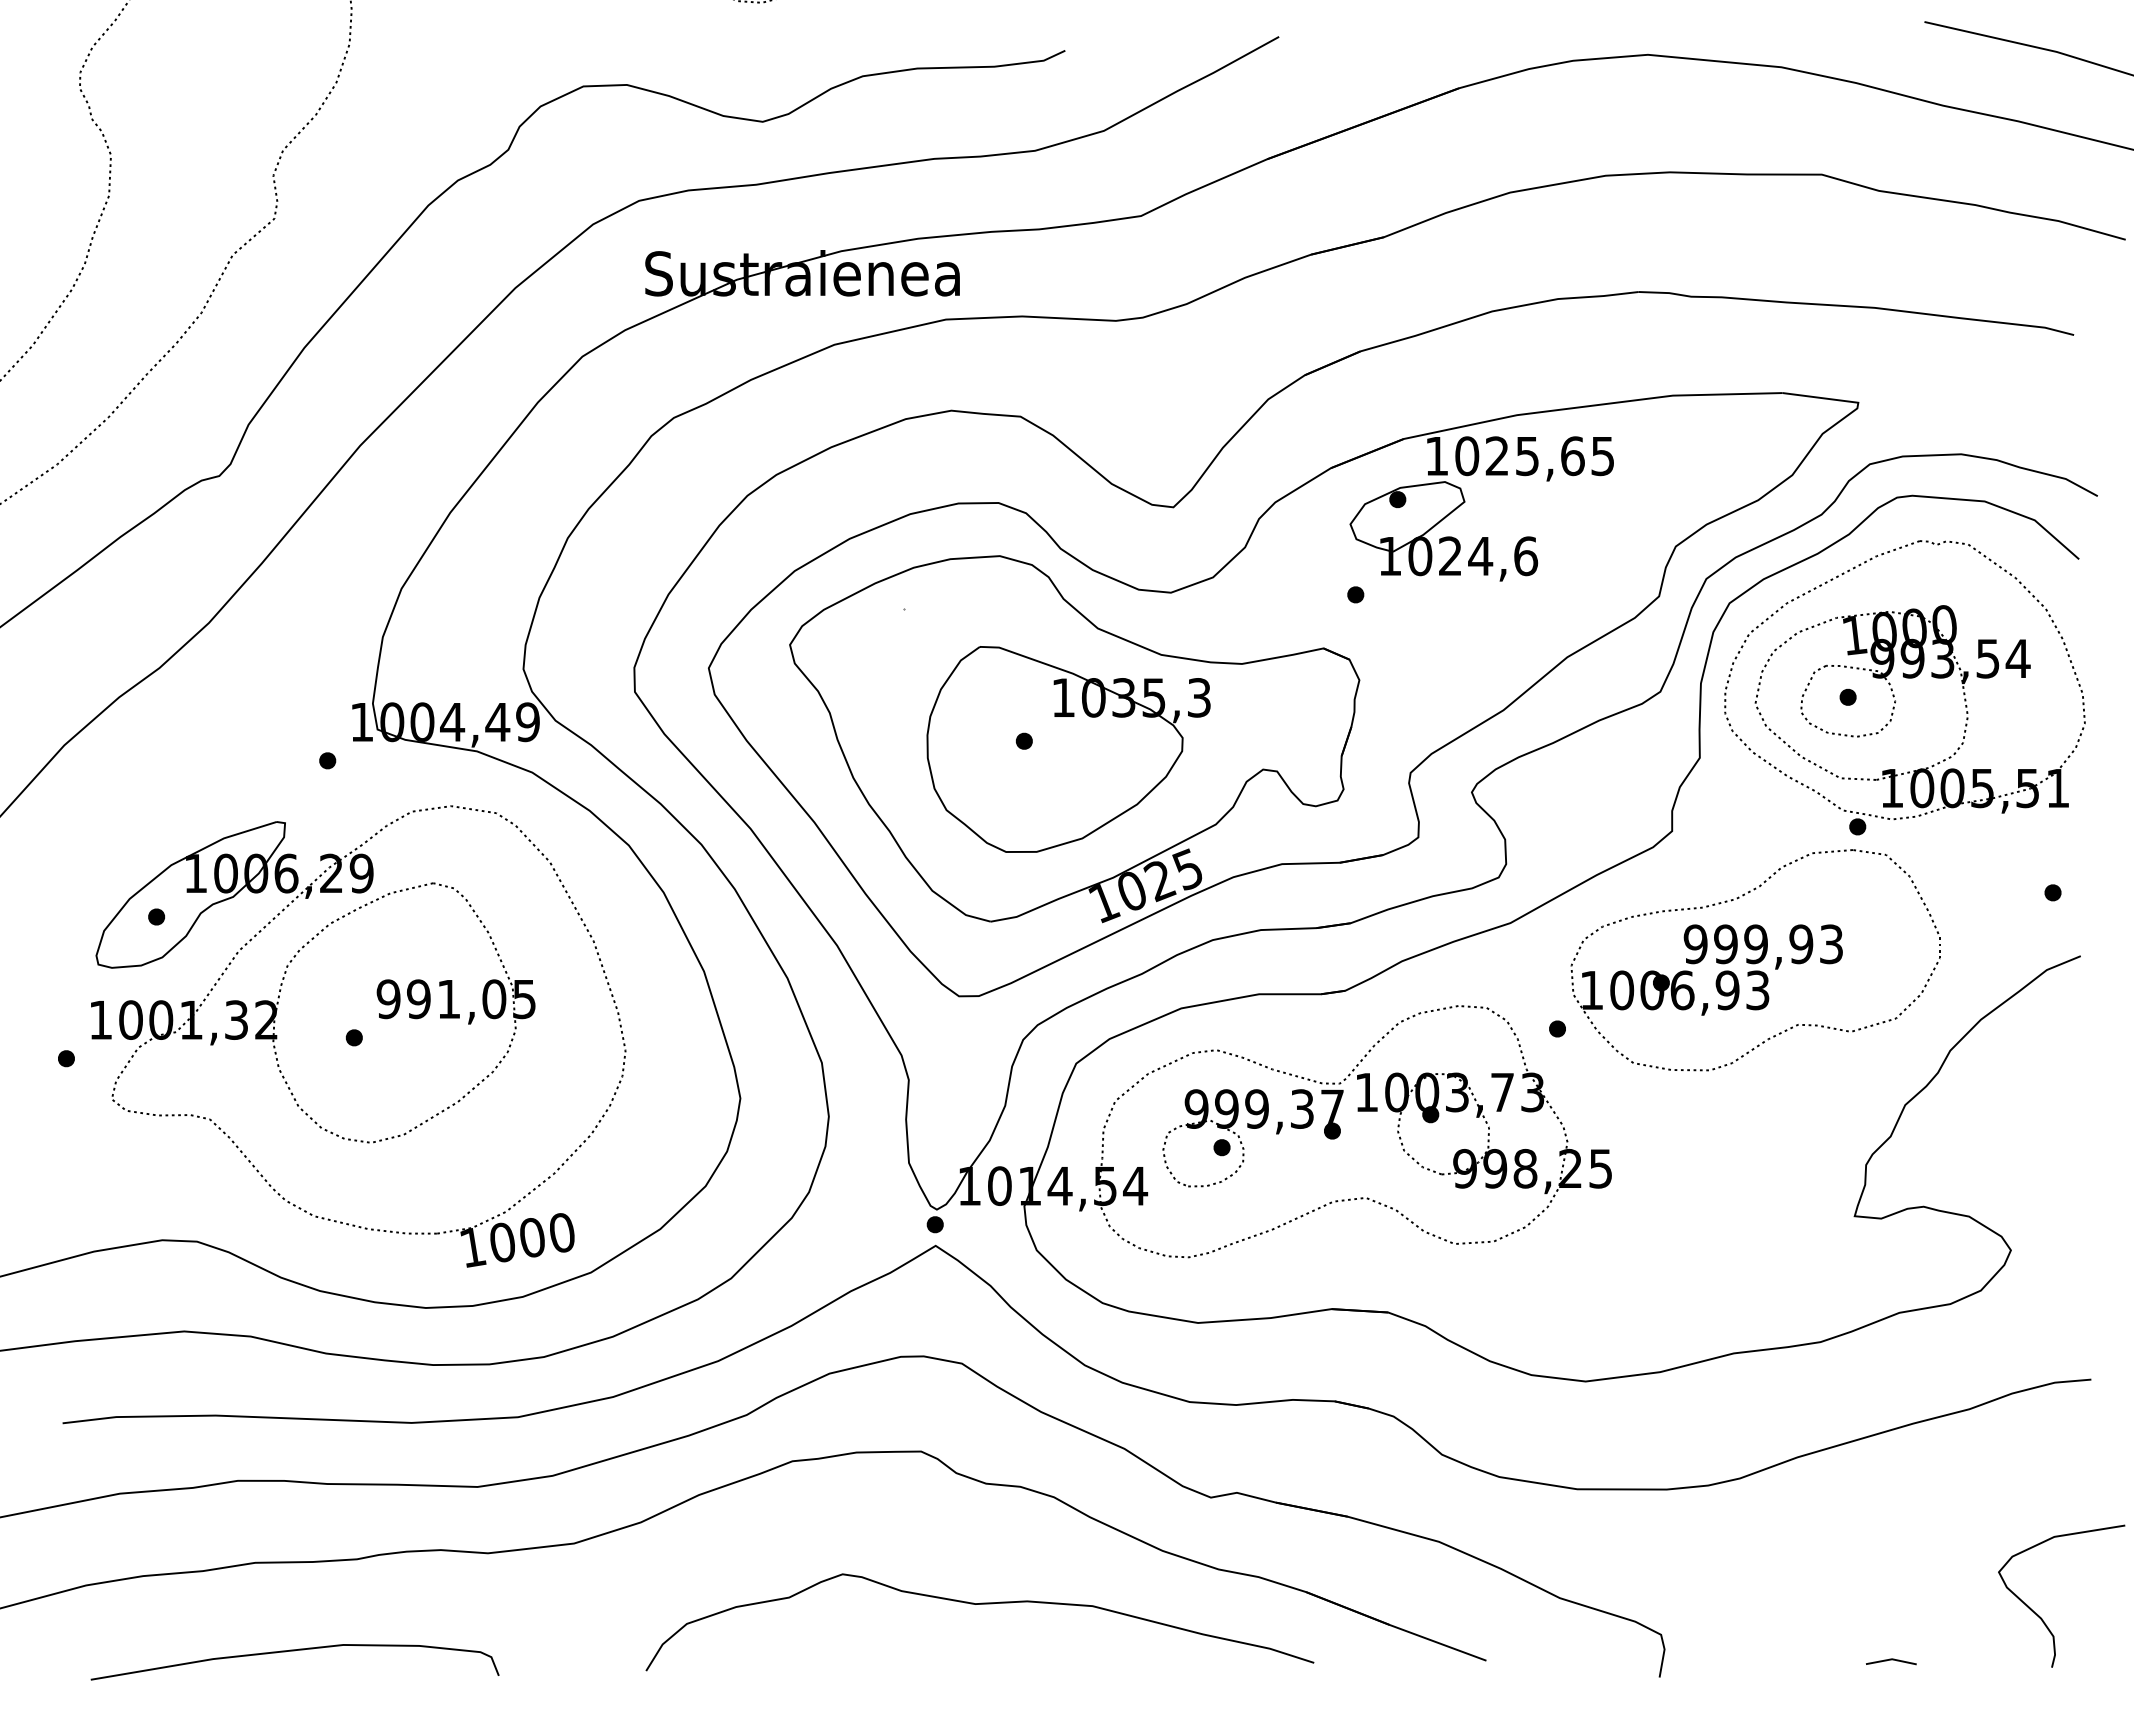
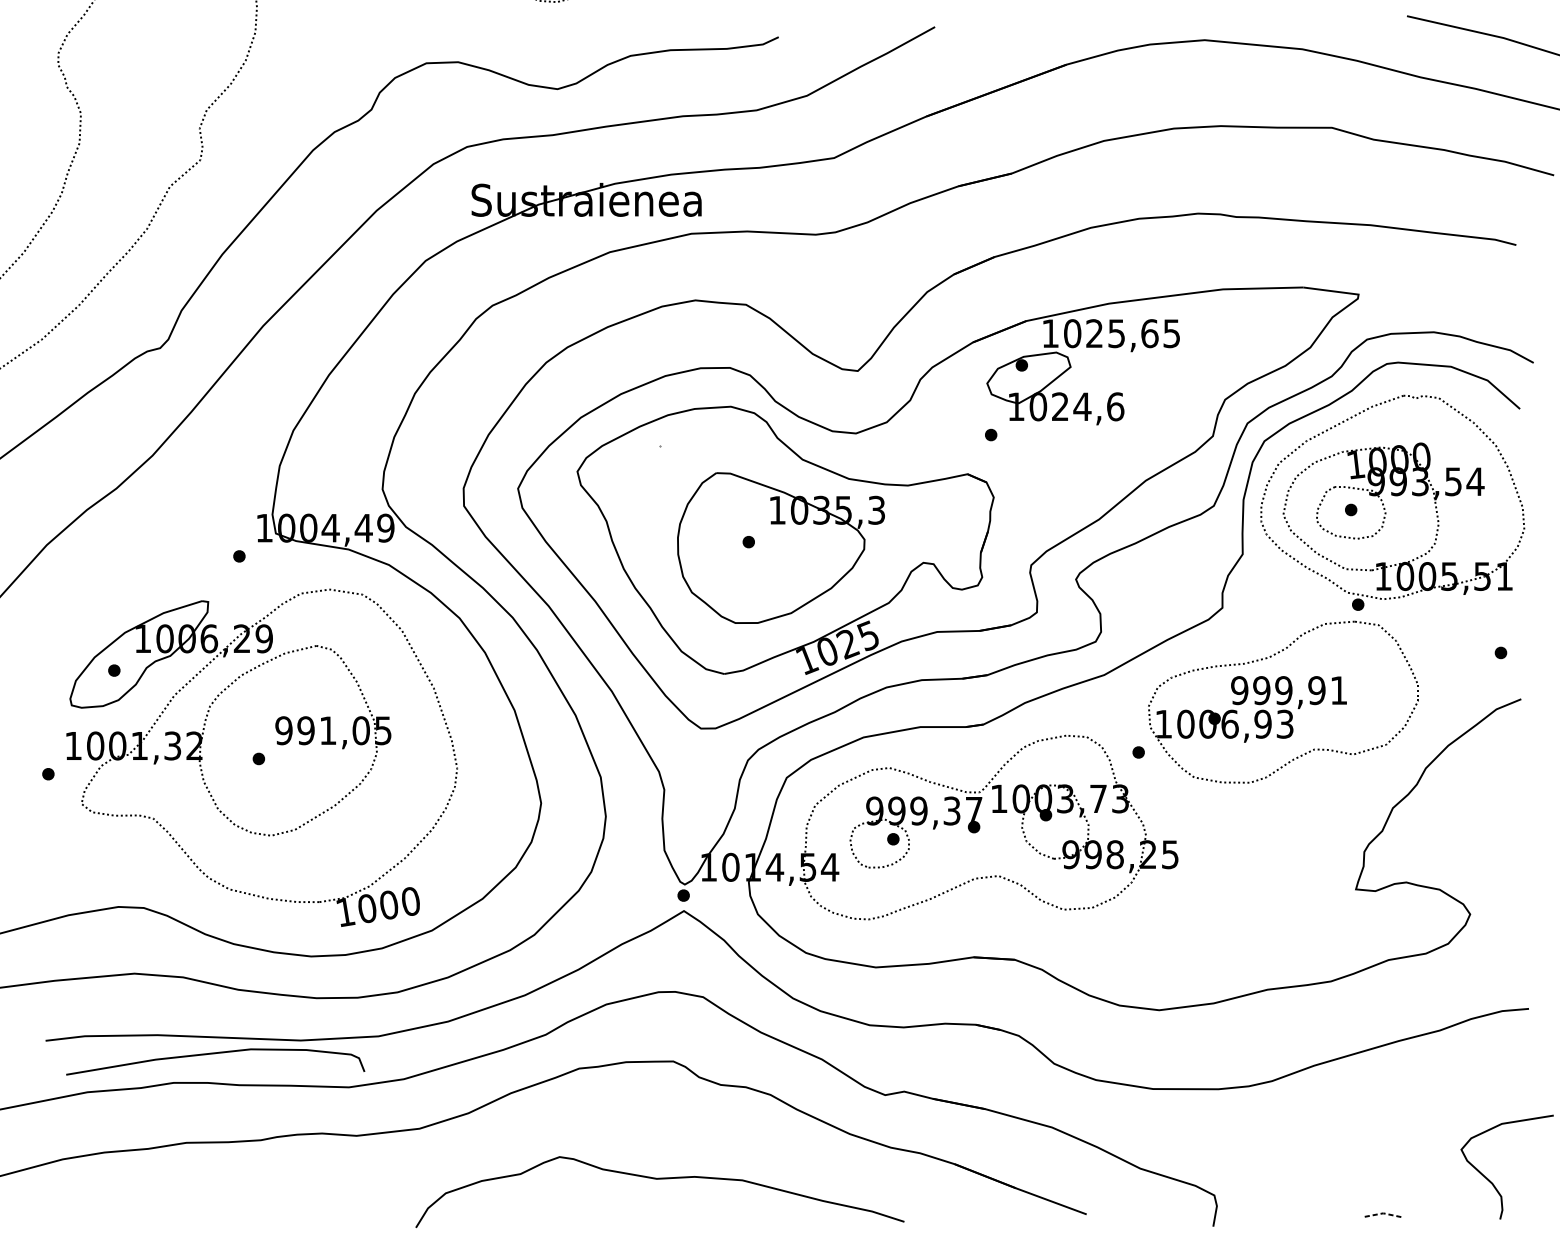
text: (1831, 944) -> (1339, 690), 999,93 -> 999,91
curve: (979, 1604) -> (659, 1179), moved
curve: (294, 1651) -> (215, 1054), moved
line: (1892, 1659) -> (1383, 1213), solid -> dashed

